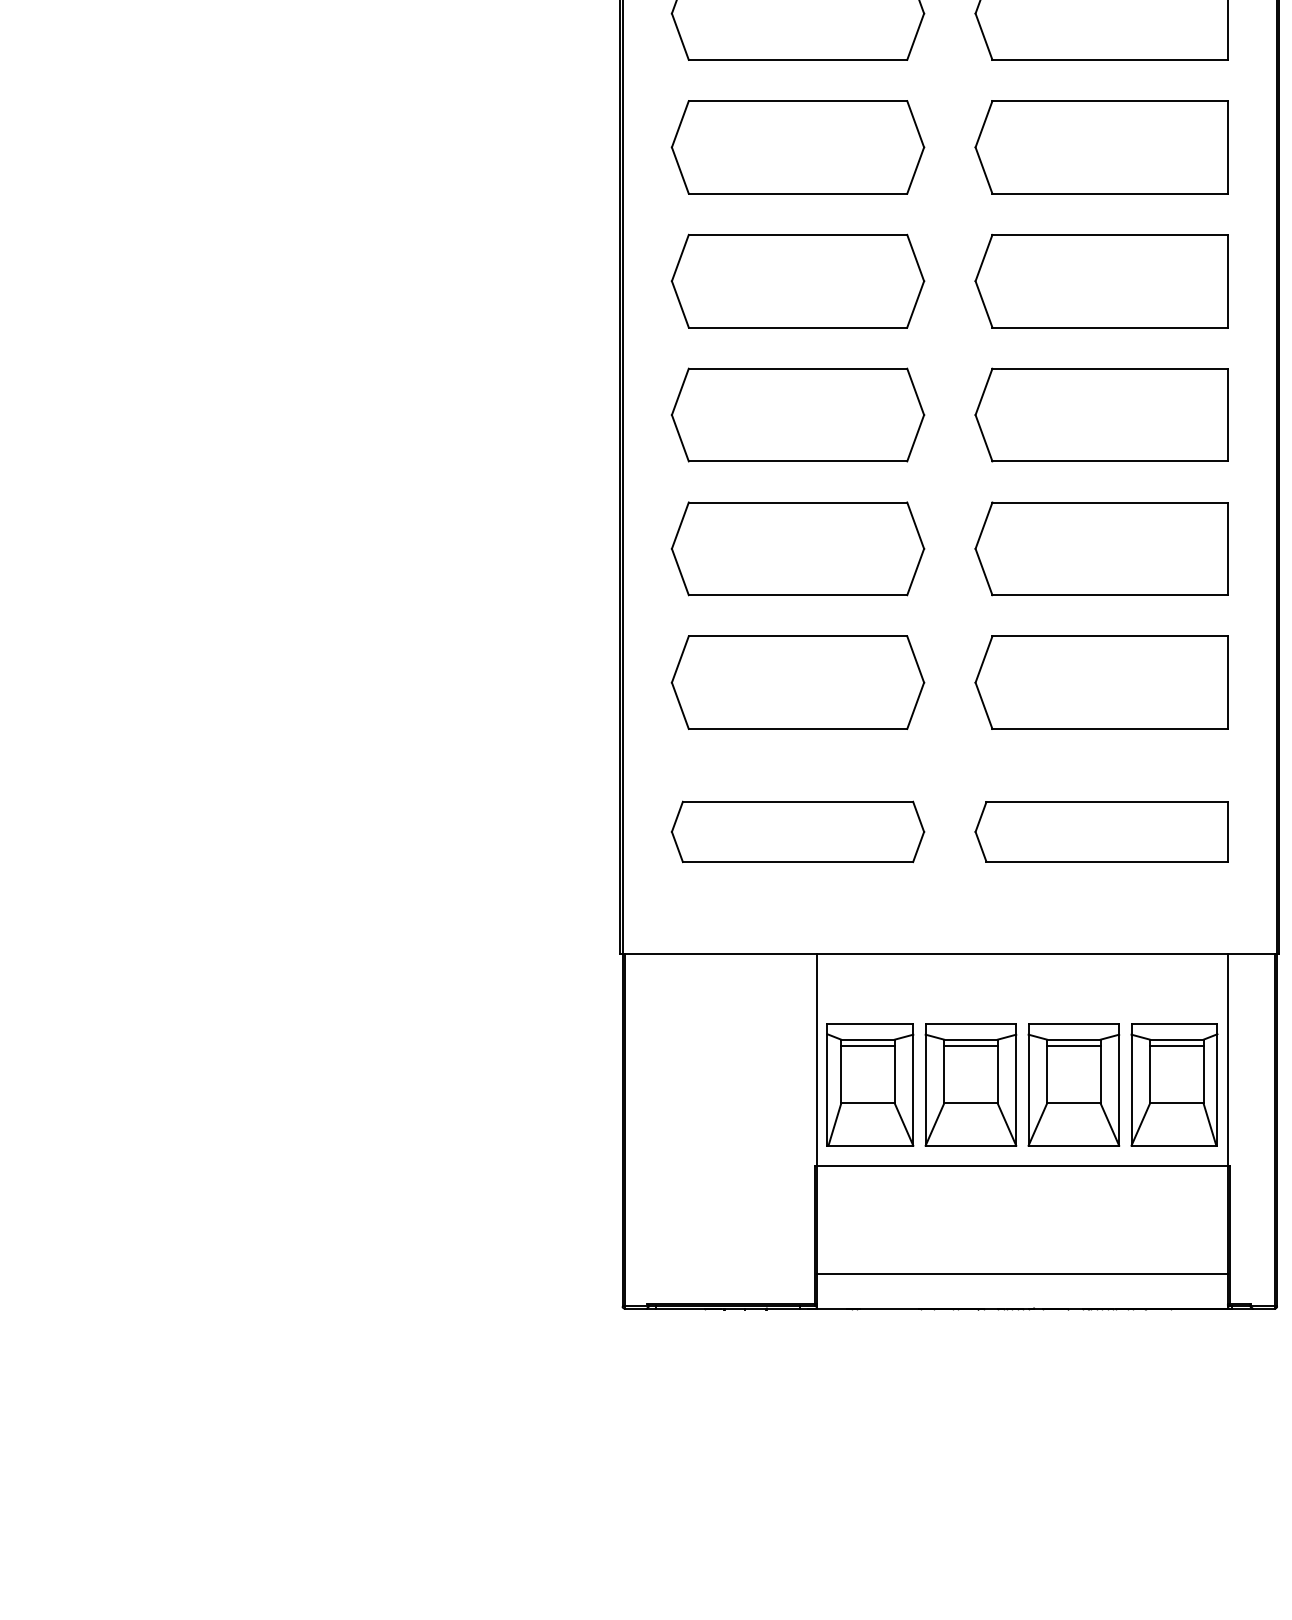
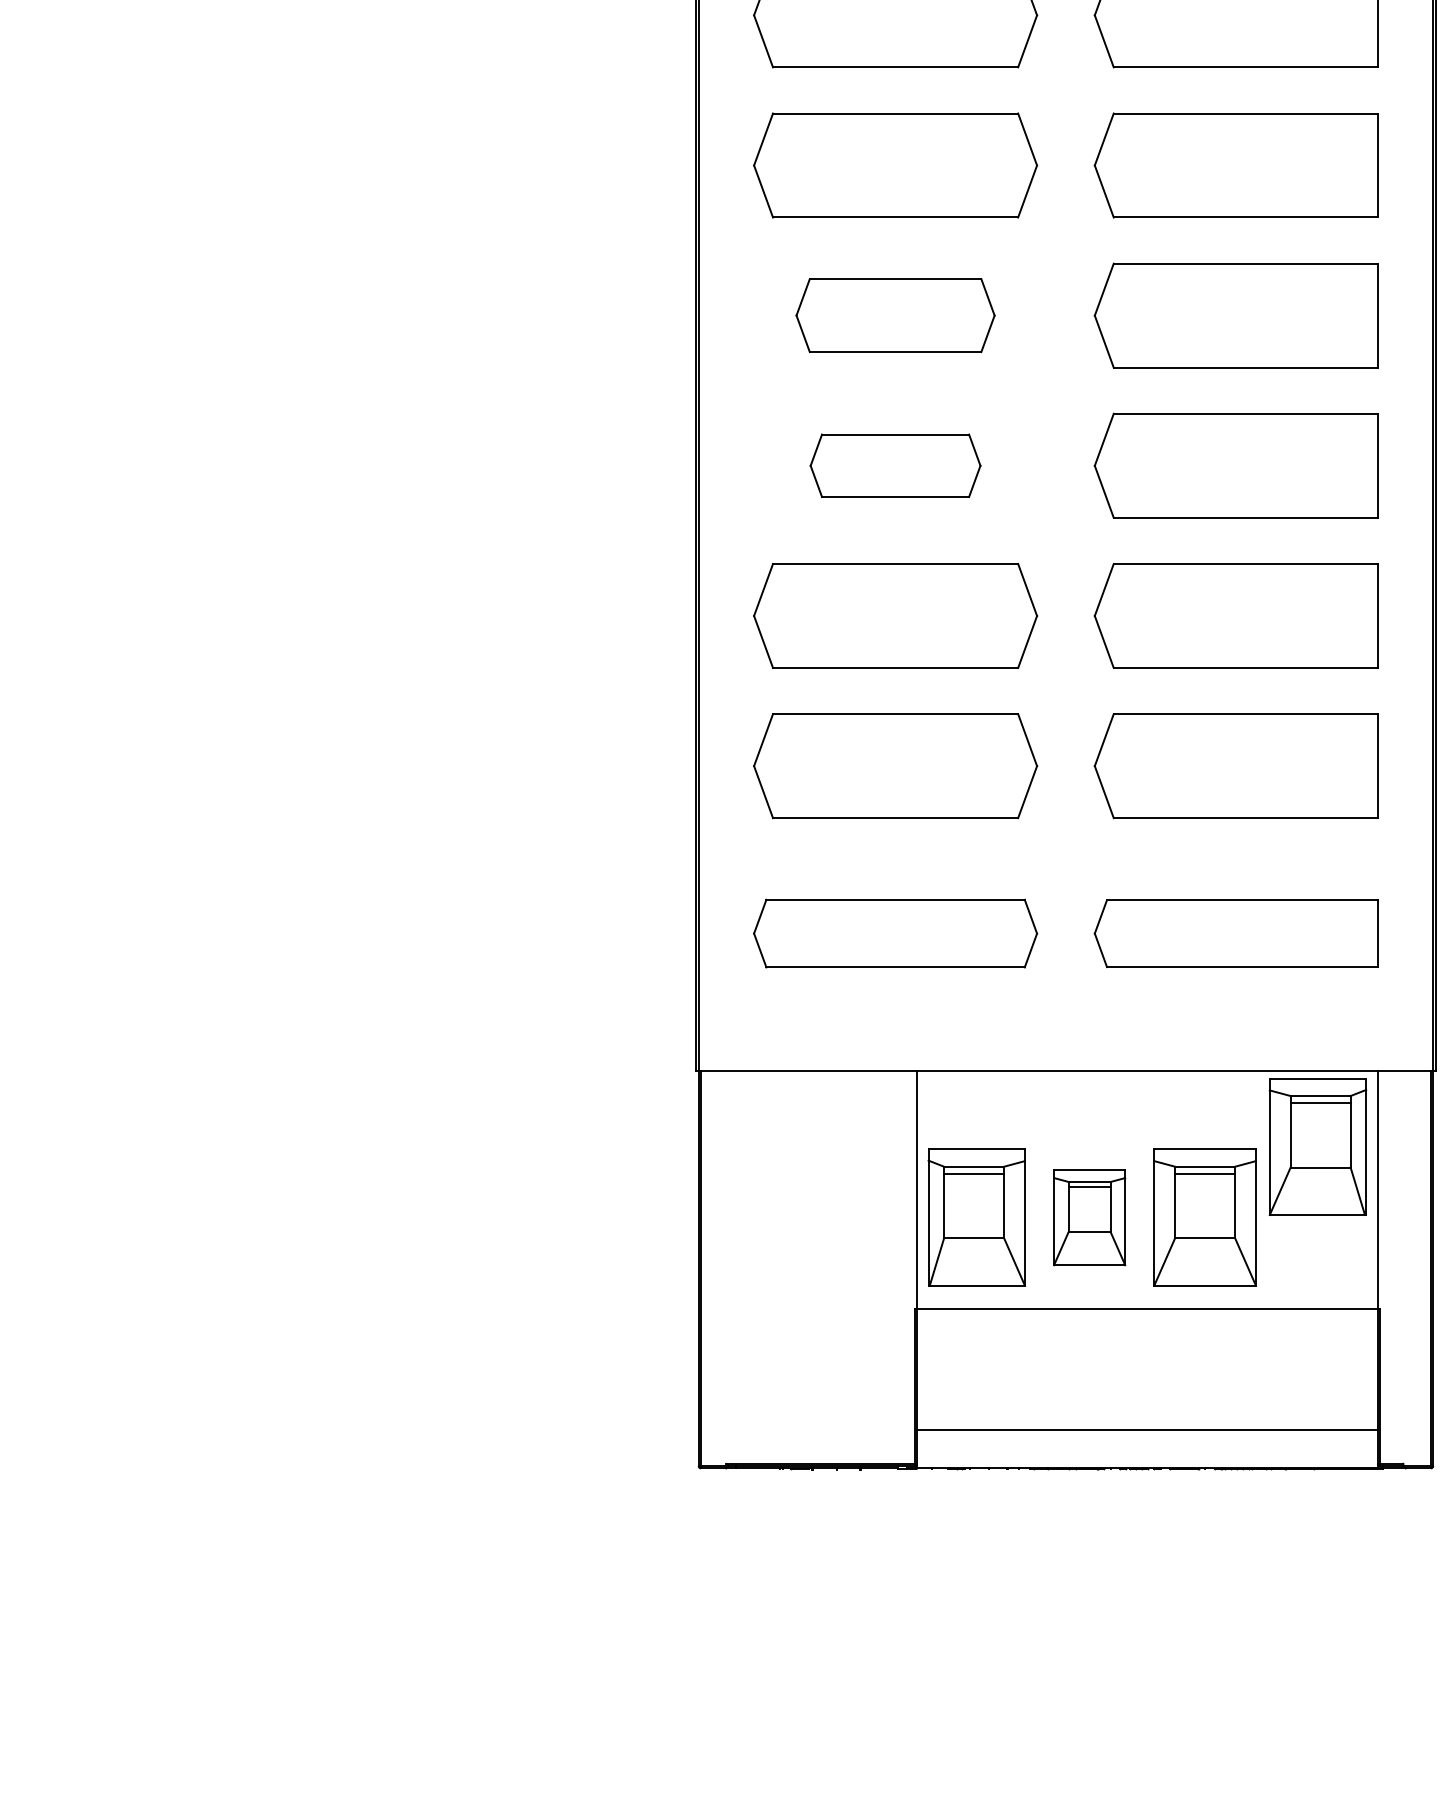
part: (797, 280) -> (894, 314), size x0.7
part: (797, 414) -> (894, 465), size x0.6
part: (970, 1084) -> (1089, 1217), size x0.7
part: (1174, 1084) -> (1318, 1146), moved

